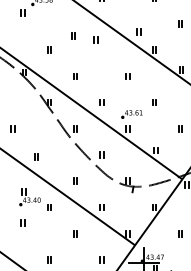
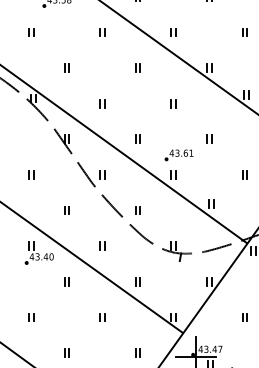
part: (22, 12) -> (30, 31), moved
part: (138, 31) -> (172, 31), moved
part: (73, 35) -> (102, 31), moved
part: (95, 39) -> (137, 67), moved
part: (12, 128) -> (30, 174), moved
part: (36, 156) -> (67, 209), moved
part: (29, 197) -> (38, 253), moved
part: (22, 222) -> (30, 317), moved

